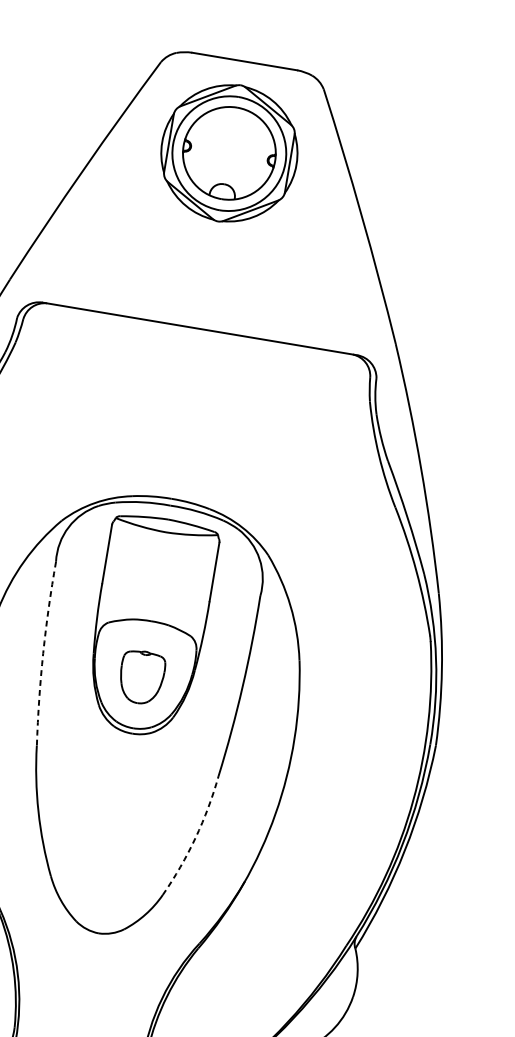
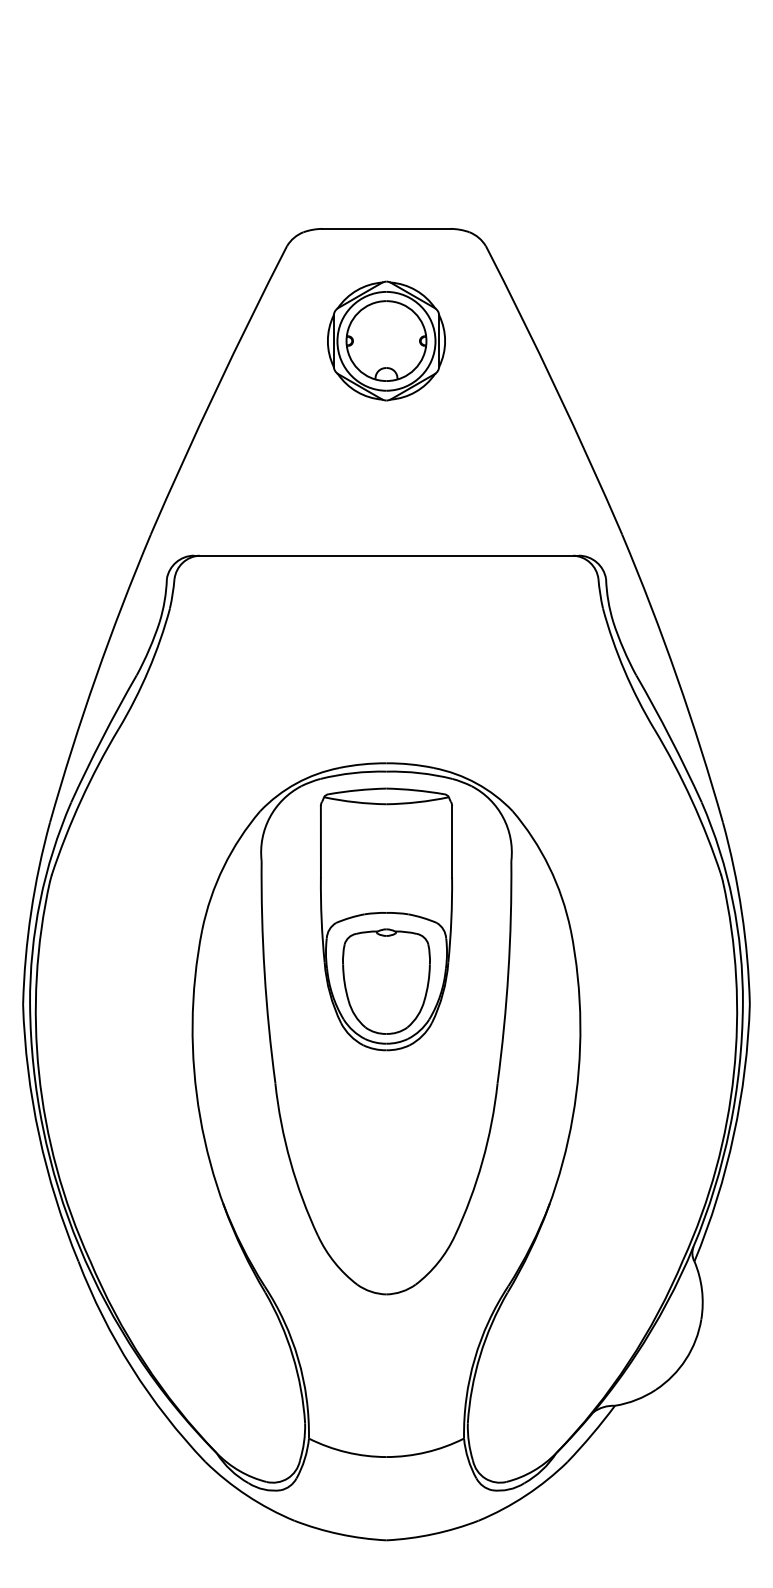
part: (229, 152) -> (386, 340), size x0.71
arc: (43, 653) -> (264, 972), dashed -> solid
part: (141, 677) -> (386, 981), size x1.67
arc: (195, 837) -> (482, 1161), dashed -> solid

